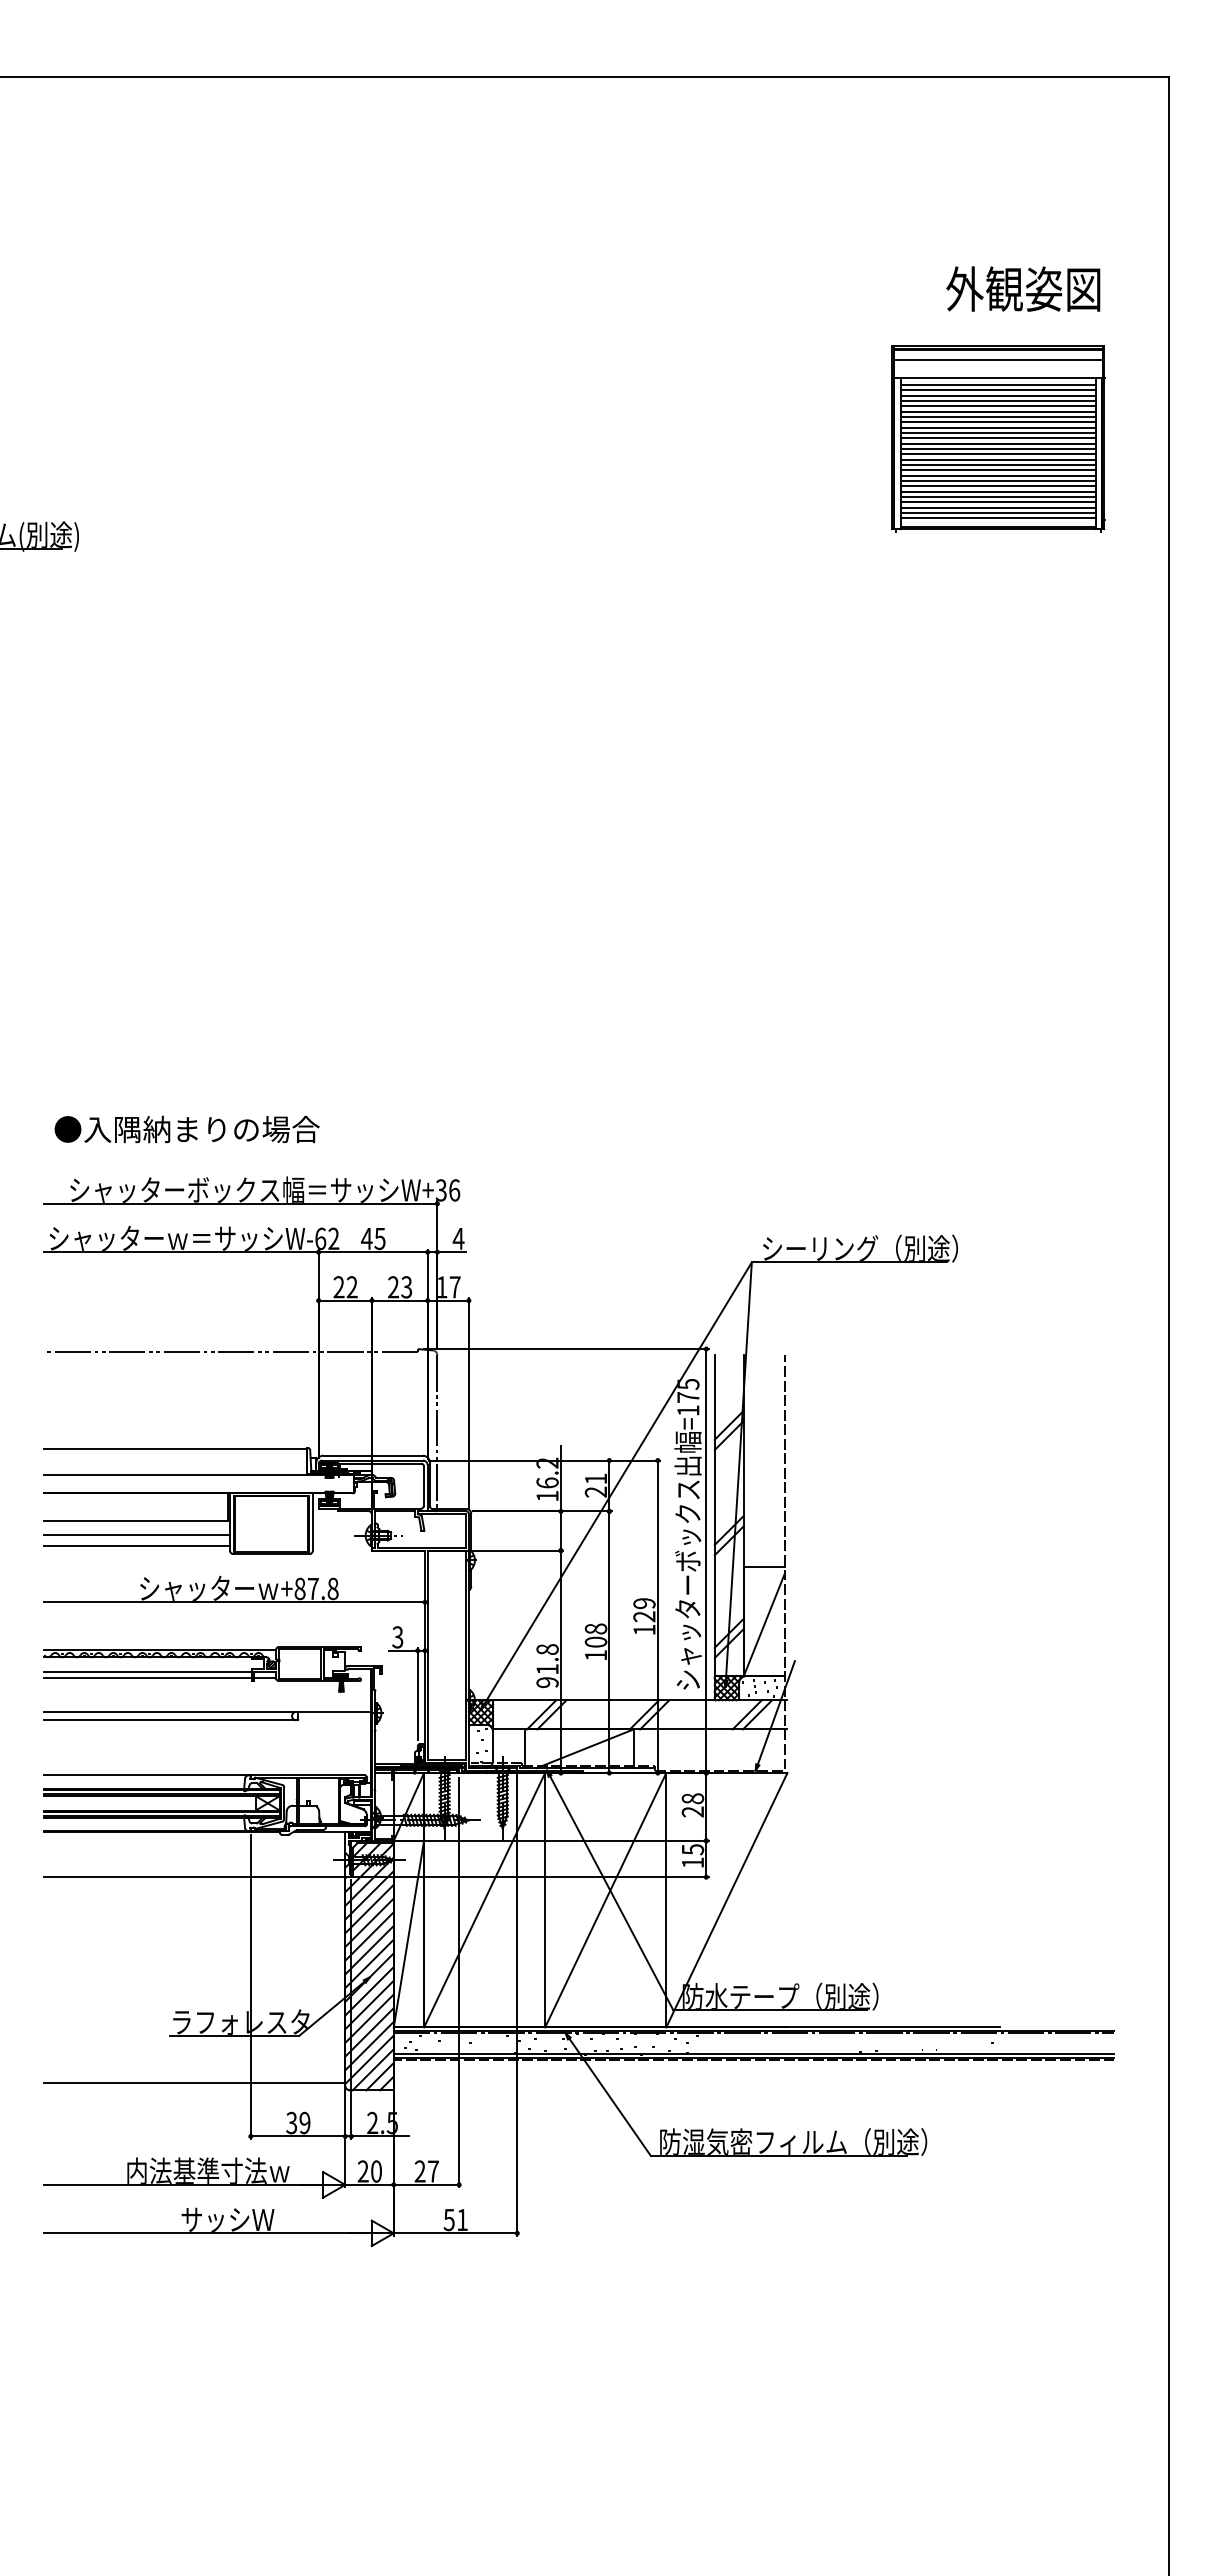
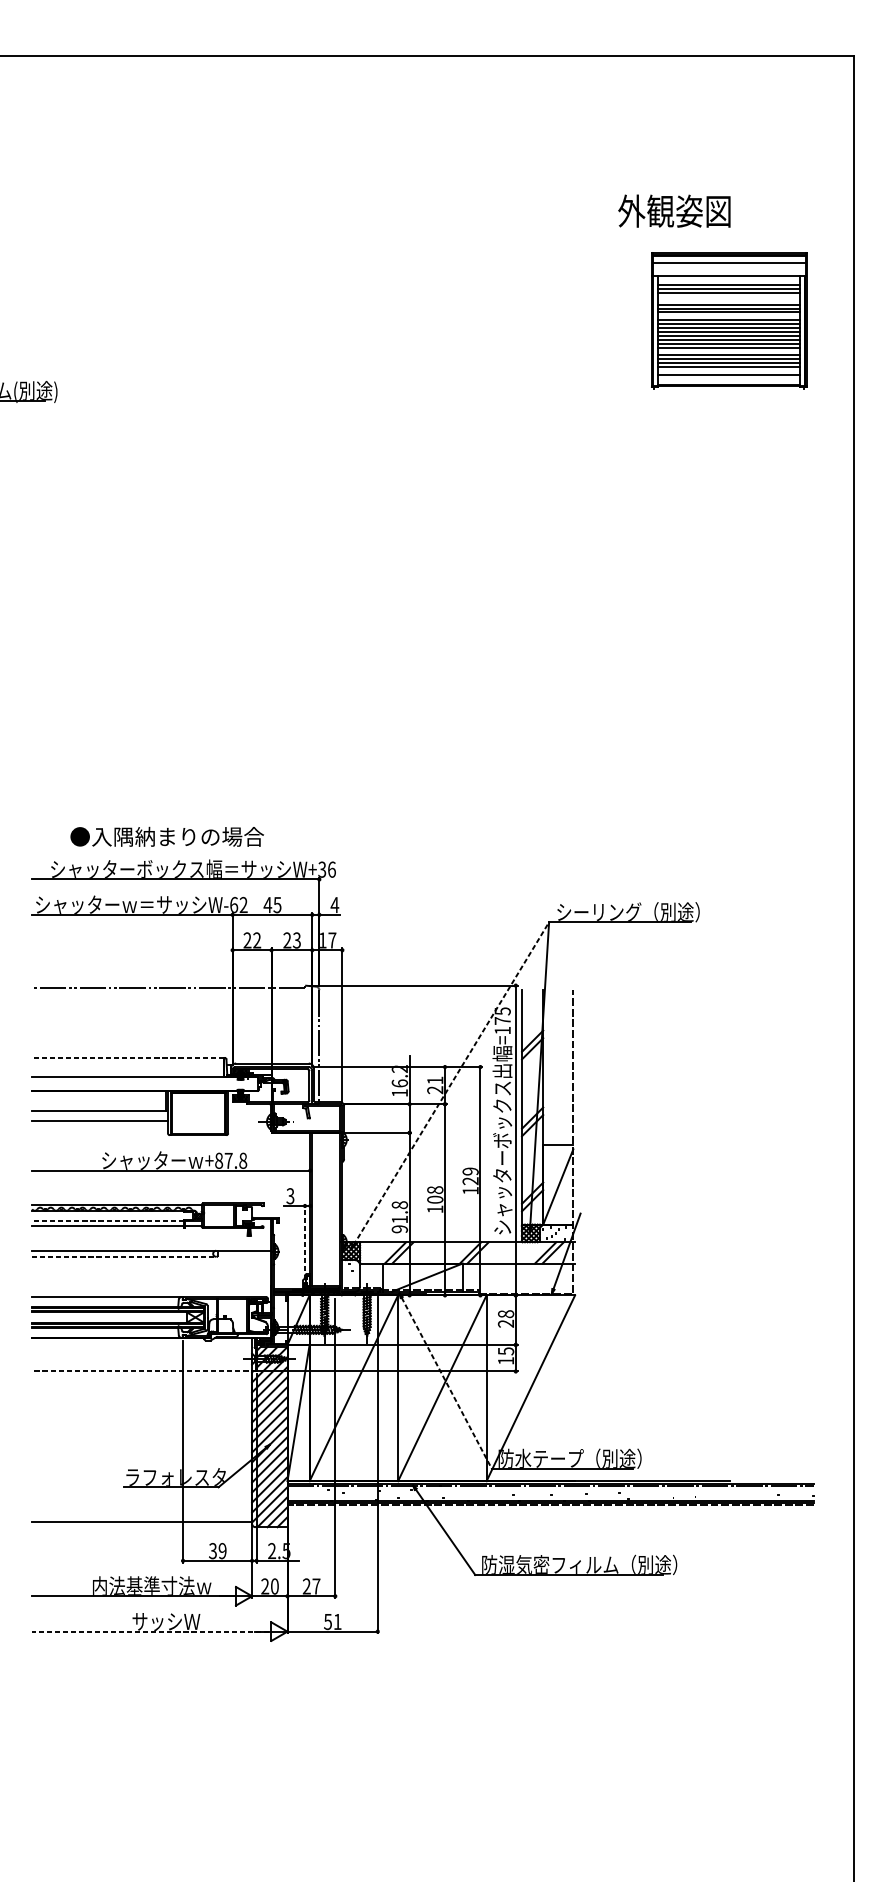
text: (1023, 288) -> (674, 210), moved
line: (998, 385) -> (729, 281), removed
line: (998, 406) -> (729, 296), removed
line: (998, 411) -> (729, 300), removed
line: (998, 433) -> (729, 316), removed
line: (998, 481) -> (729, 351), removed
line: (998, 507) -> (729, 370), removed
line: (998, 517) -> (729, 378), removed
text: (186, 1129) -> (166, 836), moved
line: (174, 1448) -> (127, 1058), solid -> dashed
line: (618, 1482) -> (451, 1083), solid -> dashed
line: (137, 1545) -> (100, 1129), removed
line: (148, 1671) -> (108, 1221), solid -> dashed
line: (417, 1693) -> (304, 1237), solid -> dashed
line: (171, 1720) -> (125, 1256), solid -> dashed
line: (197, 1877) -> (144, 1371), solid -> dashed
line: (611, 1893) -> (446, 1383), solid -> dashed
line: (205, 2233) -> (149, 1631), solid -> dashed

